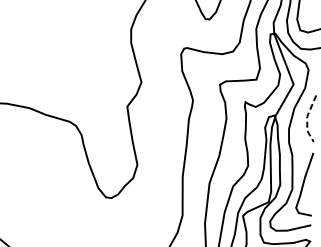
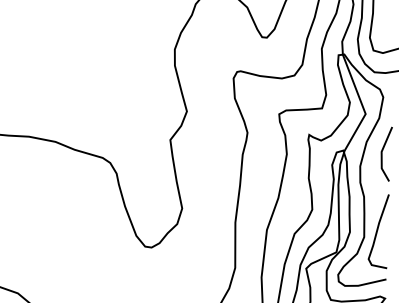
line: (307, 118) -> (381, 154), dashed -> solid

